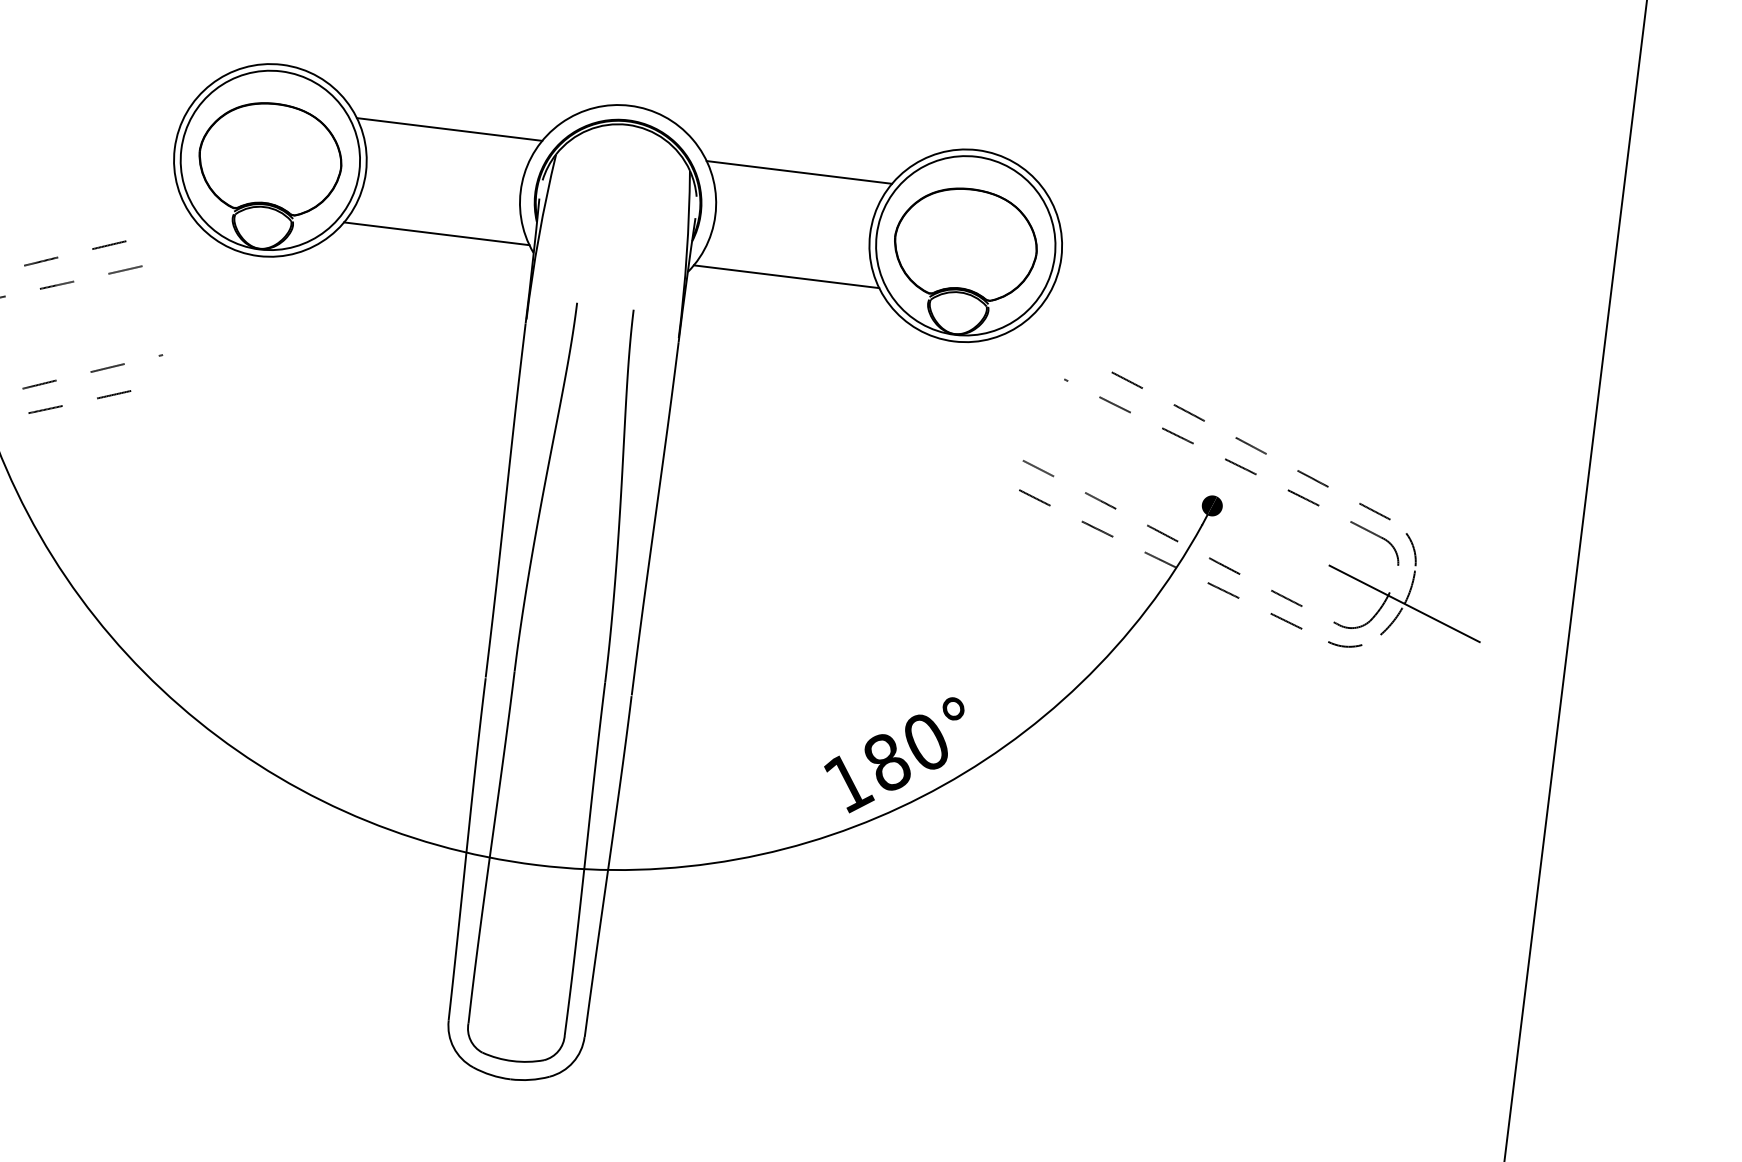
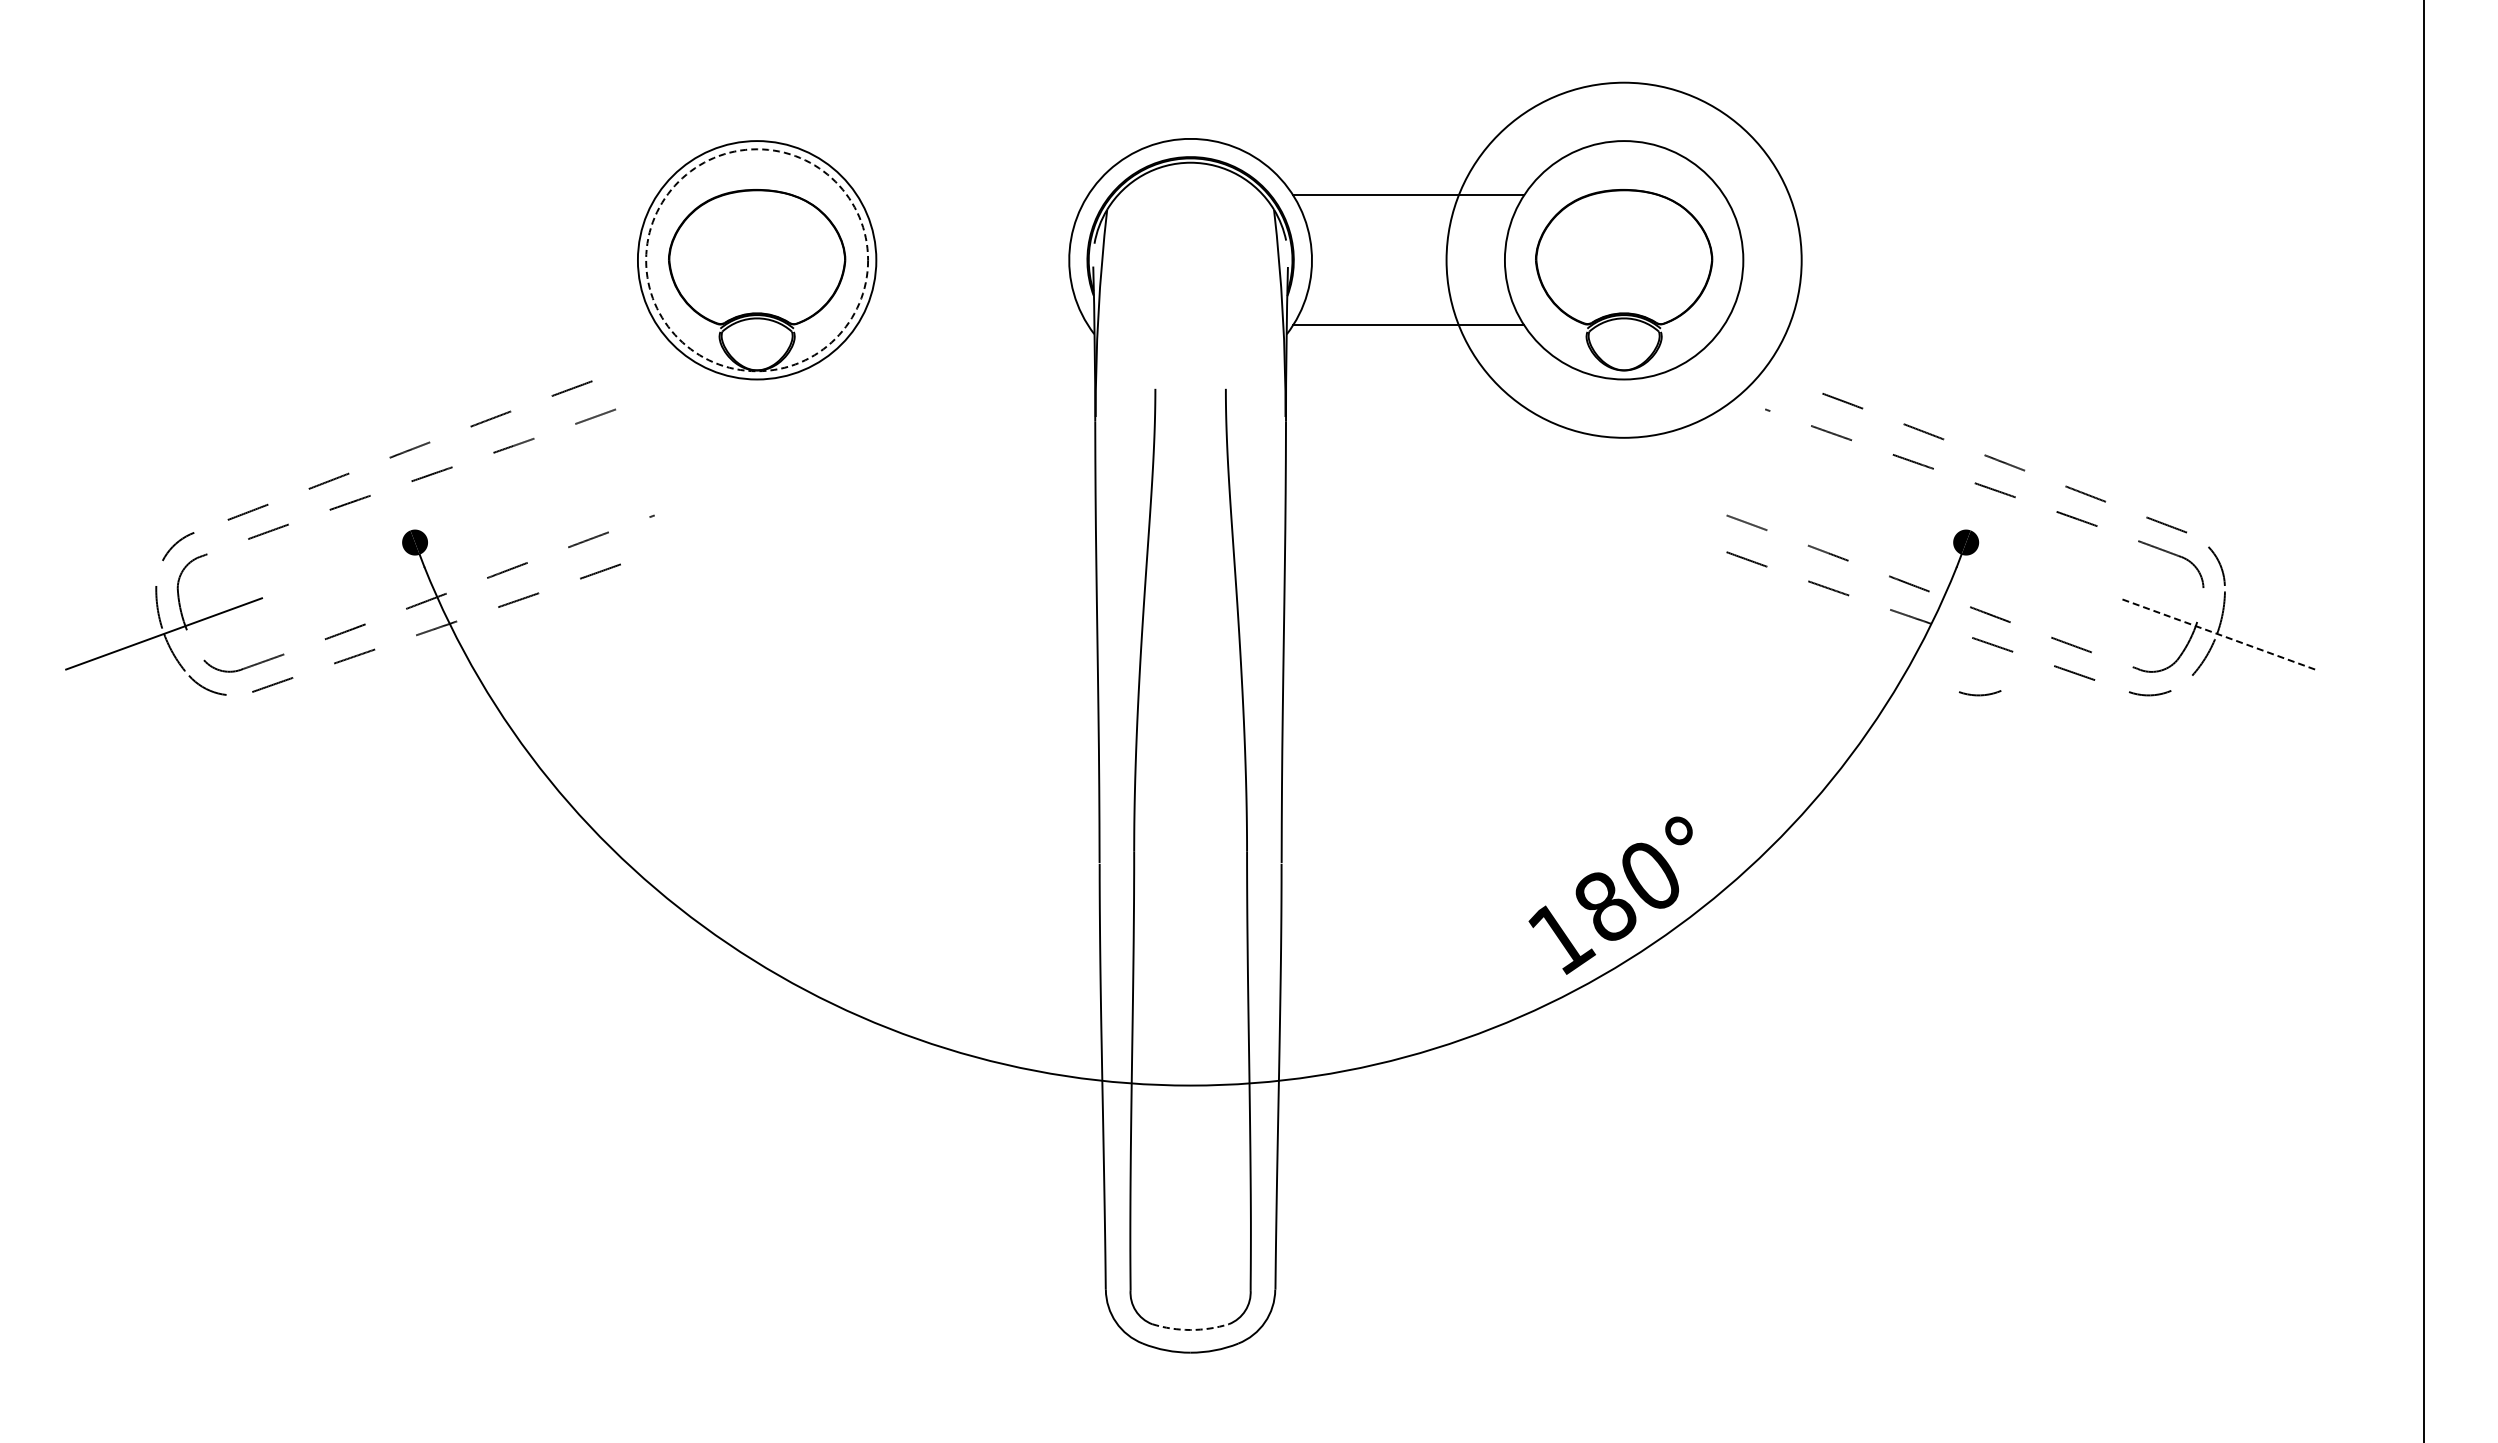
line: (449, 129) -> (972, 195), removed
circle: (270, 160) -> (757, 260), solid -> dashed
line: (436, 233) -> (972, 325), removed
circle: (966, 246) -> (1624, 260), size x1.6
line: (1404, 603) -> (2216, 633), solid -> dashed
arc: (1208, 629) -> (1979, 694), added
arc: (512, 1060) -> (1190, 1329), solid -> dashed

